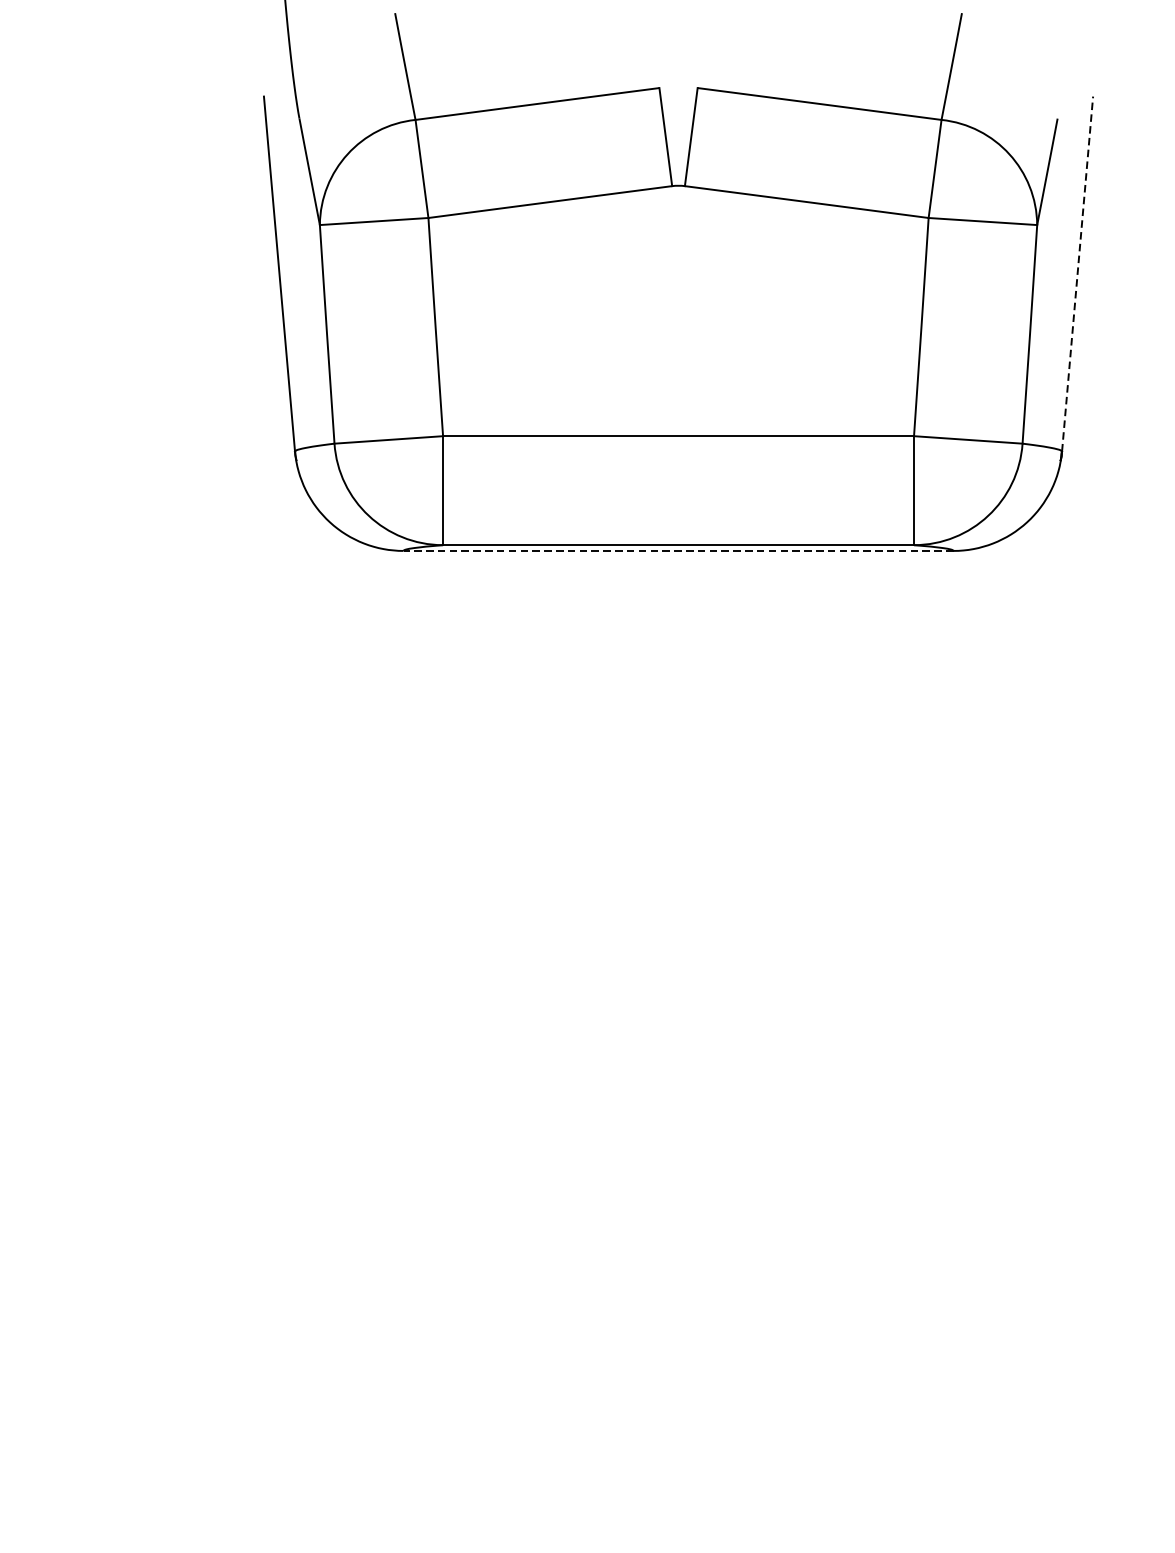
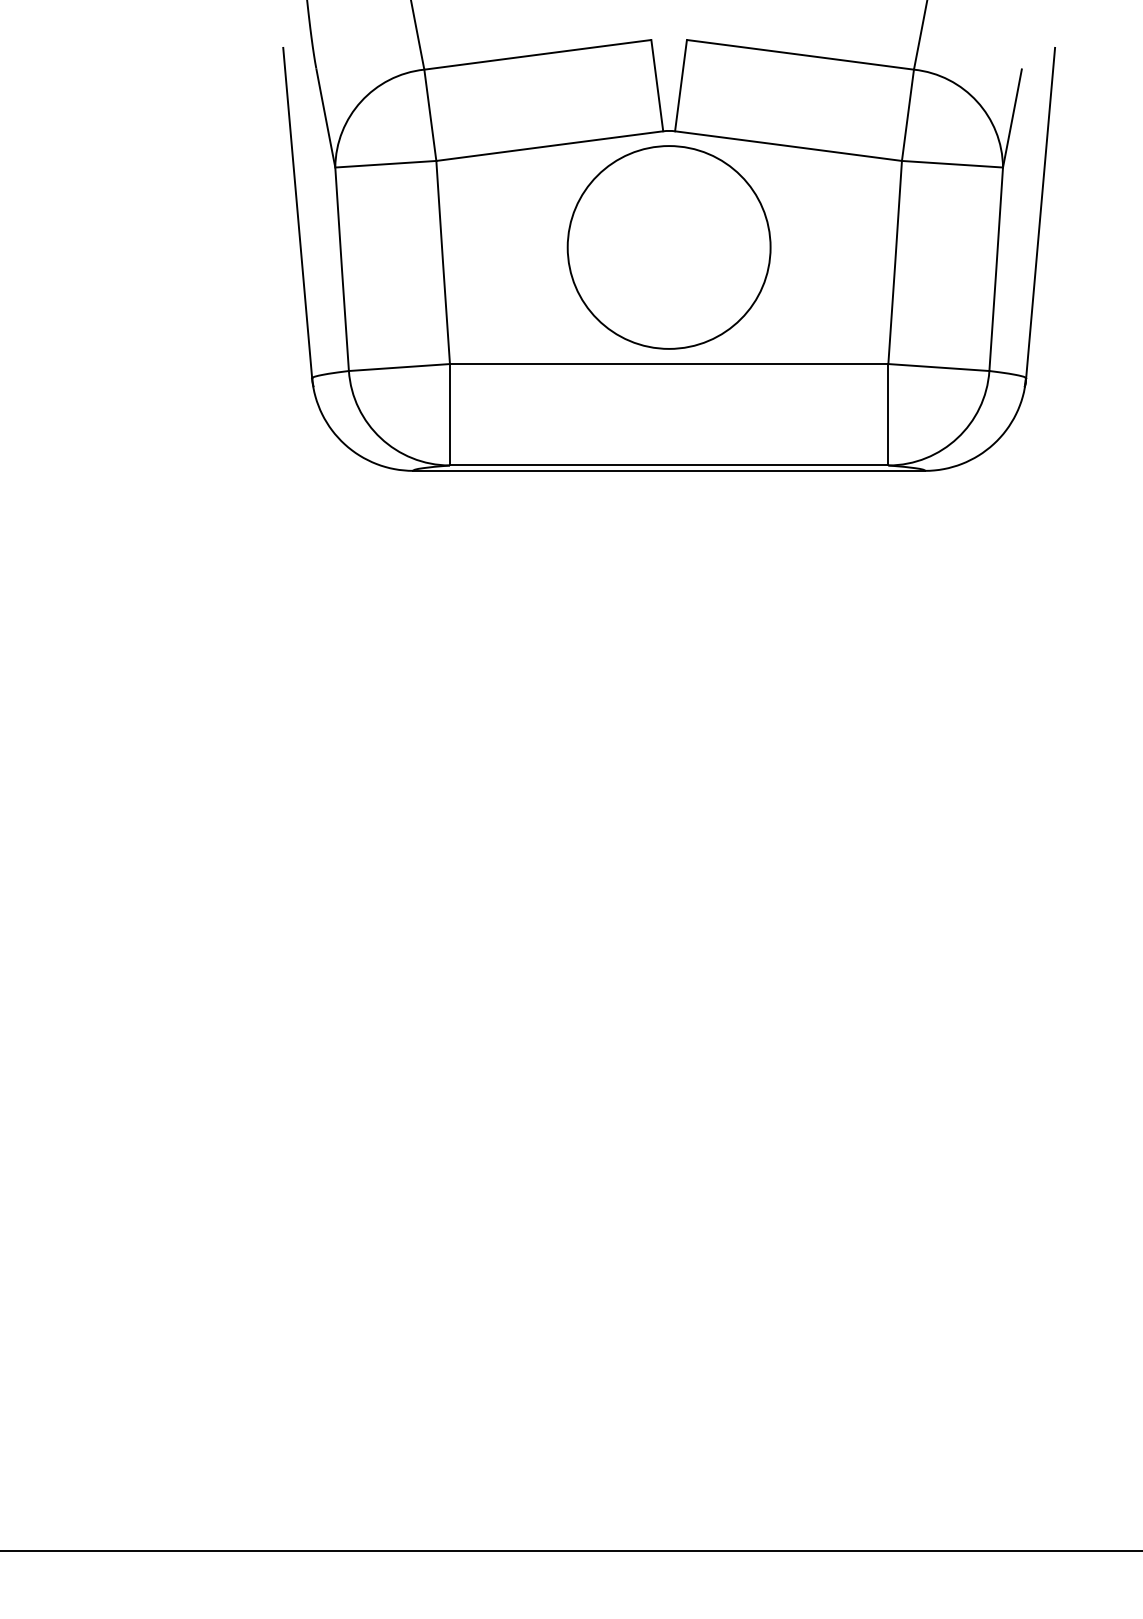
line: (1077, 274) -> (1040, 213), dashed -> solid
circle: (677, 310) -> (668, 247), added
line: (678, 550) -> (669, 470), dashed -> solid

